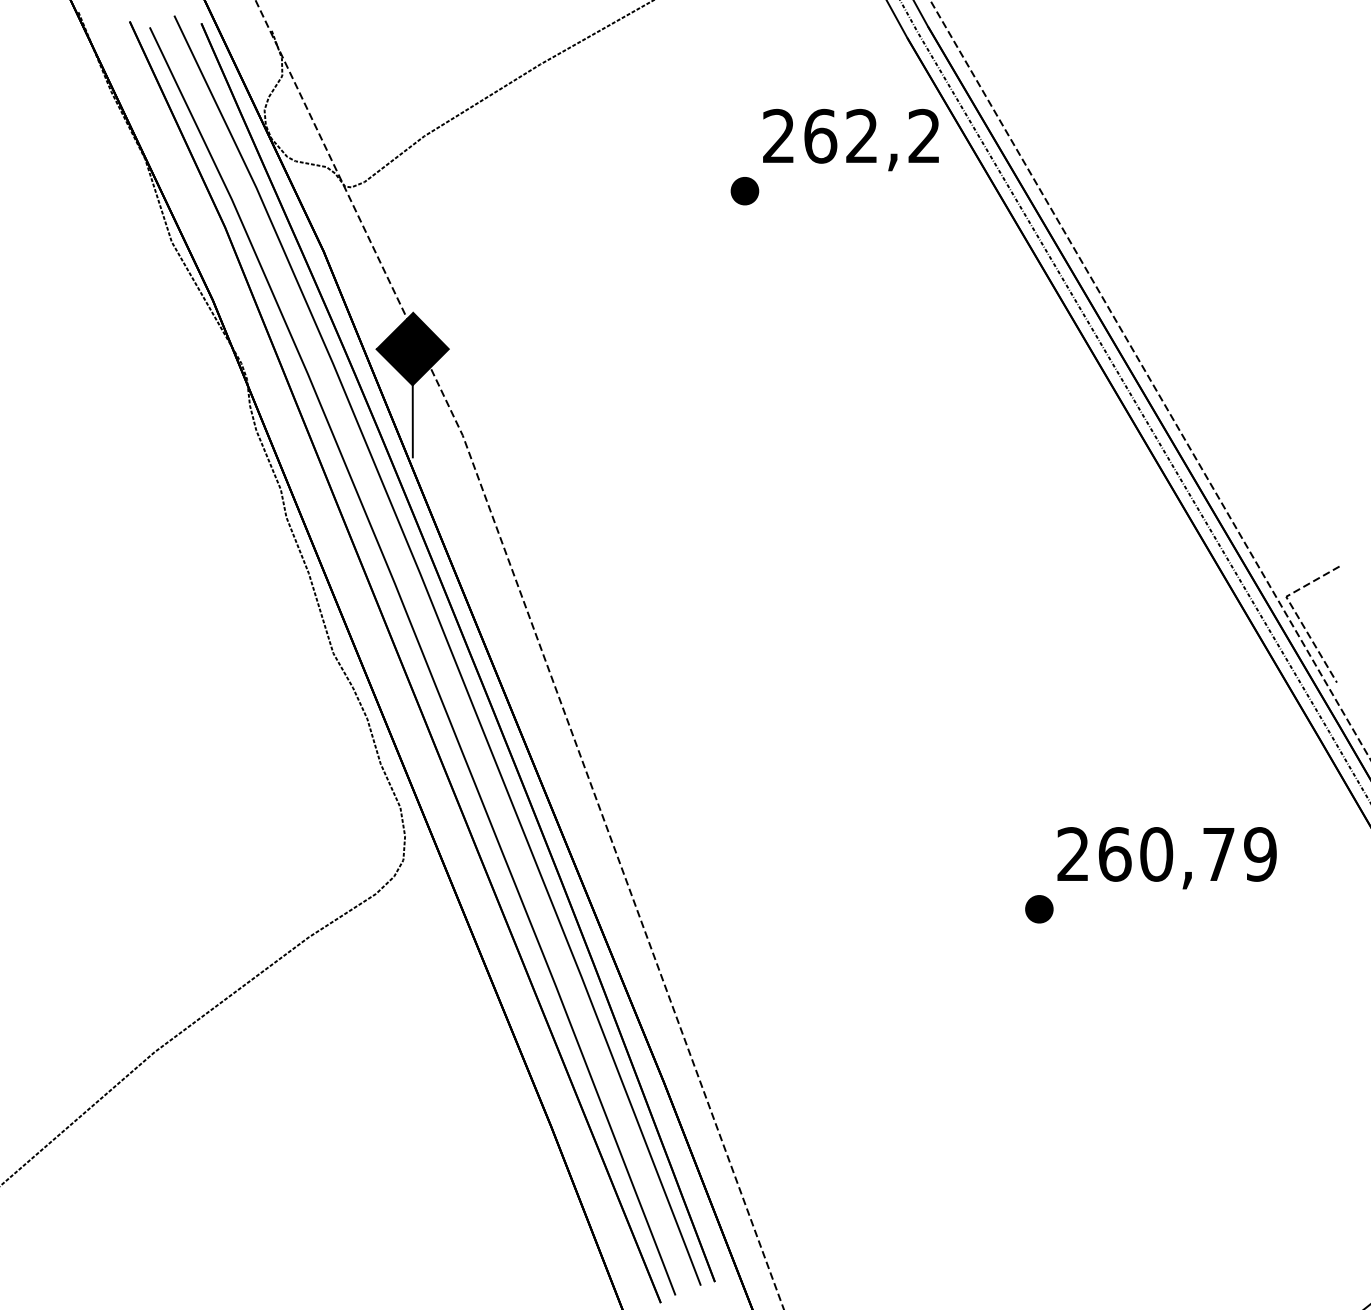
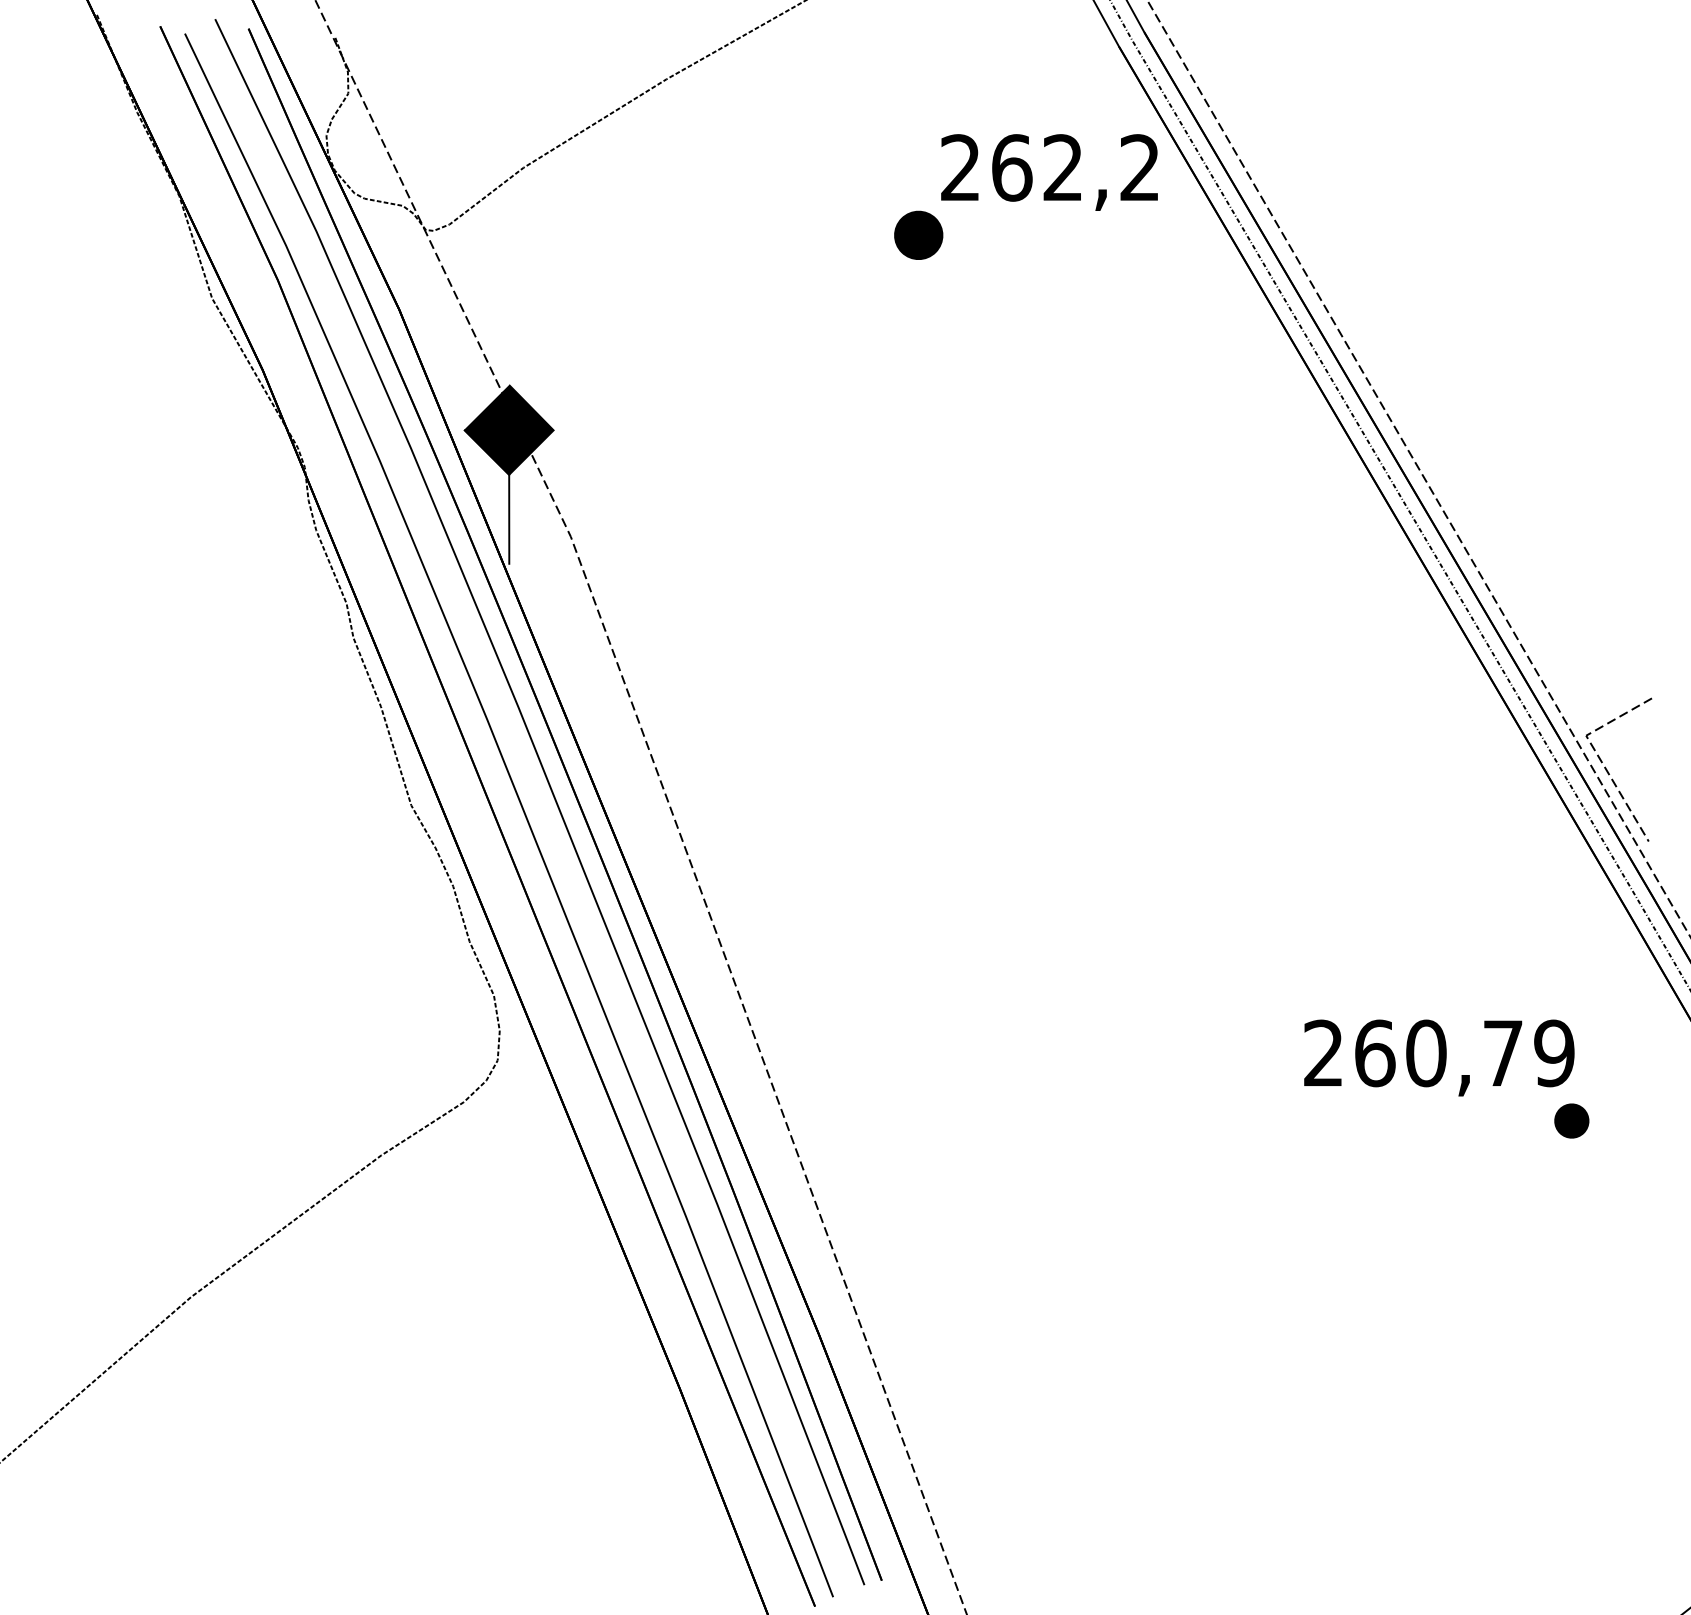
part: (744, 191) -> (918, 235), size x1.4
part: (1039, 908) -> (1571, 1120), moved

